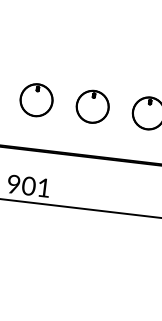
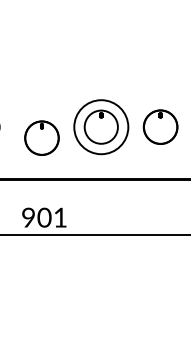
part: (36, 99) -> (41, 137), moved
circle: (92, 107) -> (101, 127), size x1.6

